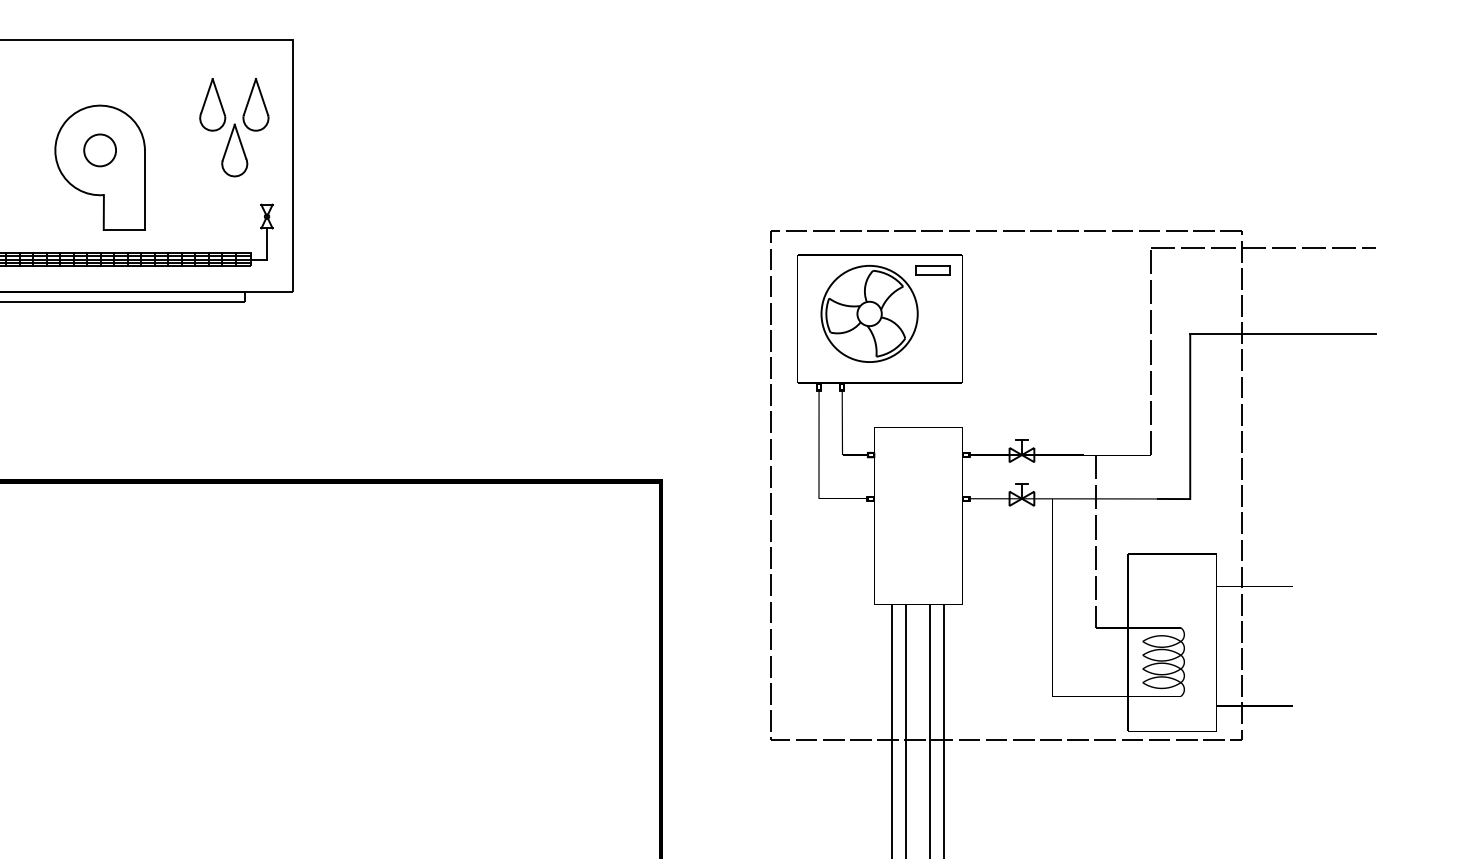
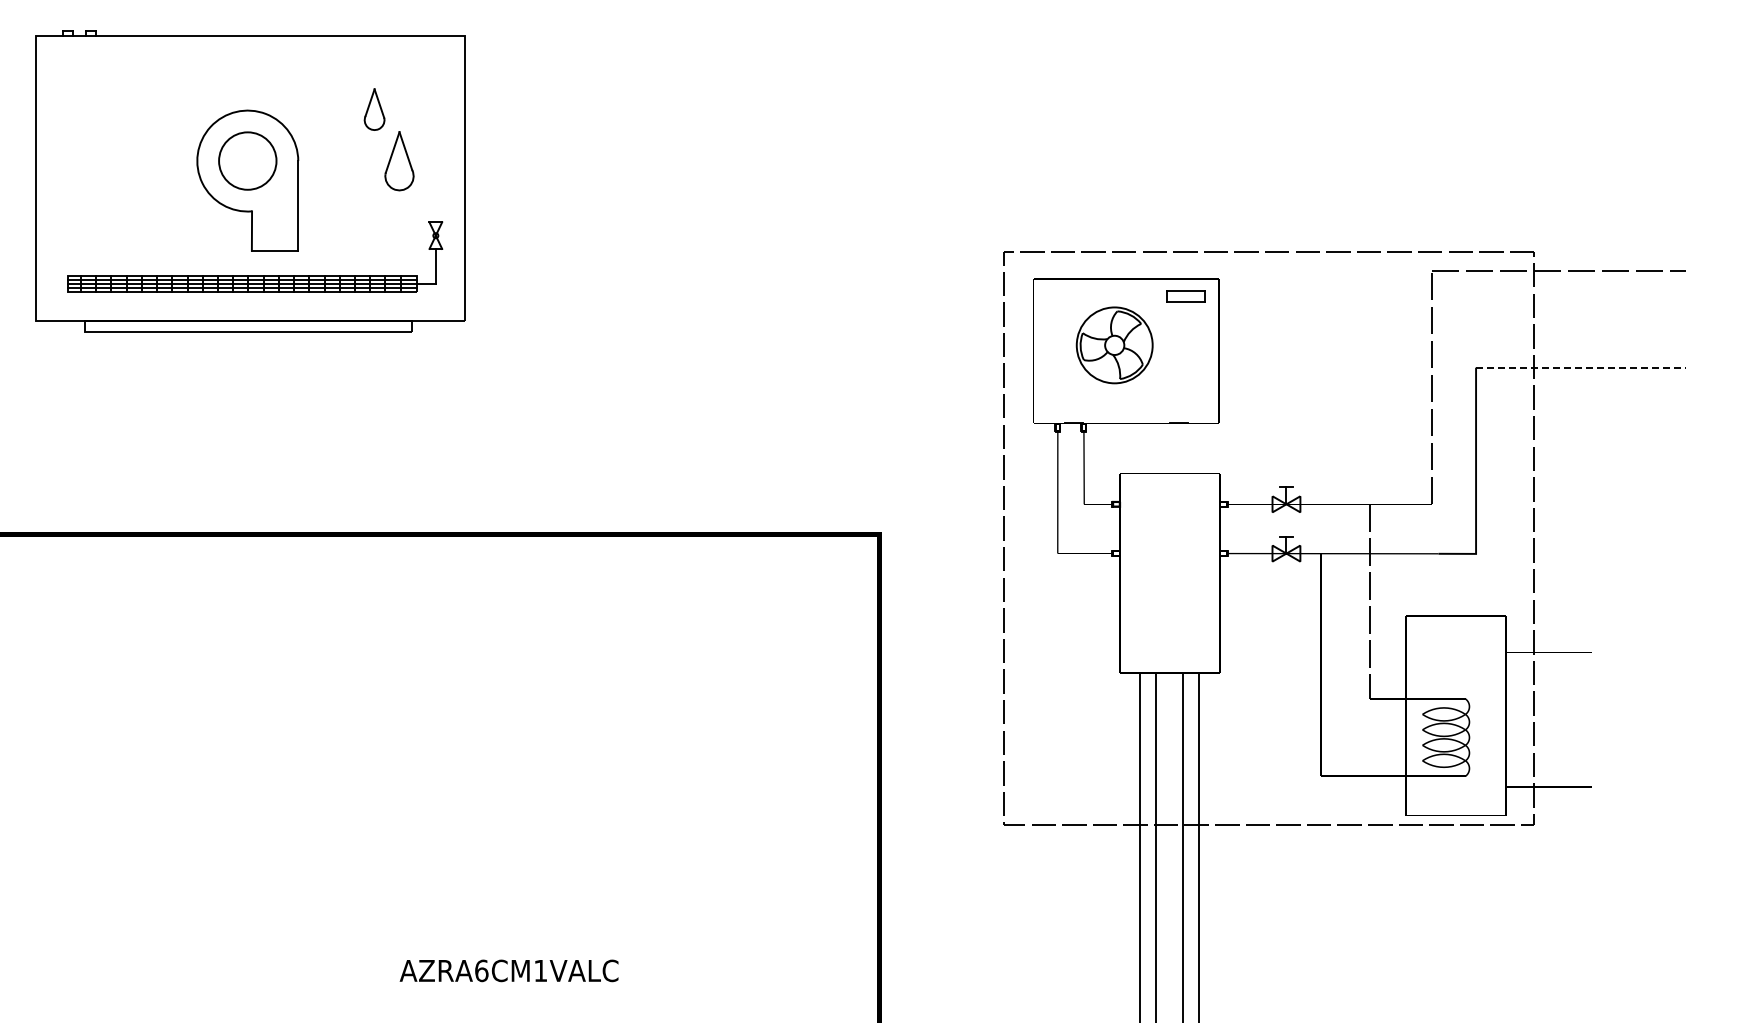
part: (212, 104) -> (374, 109), size x0.7
part: (256, 104) -> (423, 109), removed
circle: (99, 150) -> (247, 161), size x1.6
part: (869, 314) -> (1114, 345), size x0.7
line: (1282, 333) -> (1580, 367), solid -> dashed

